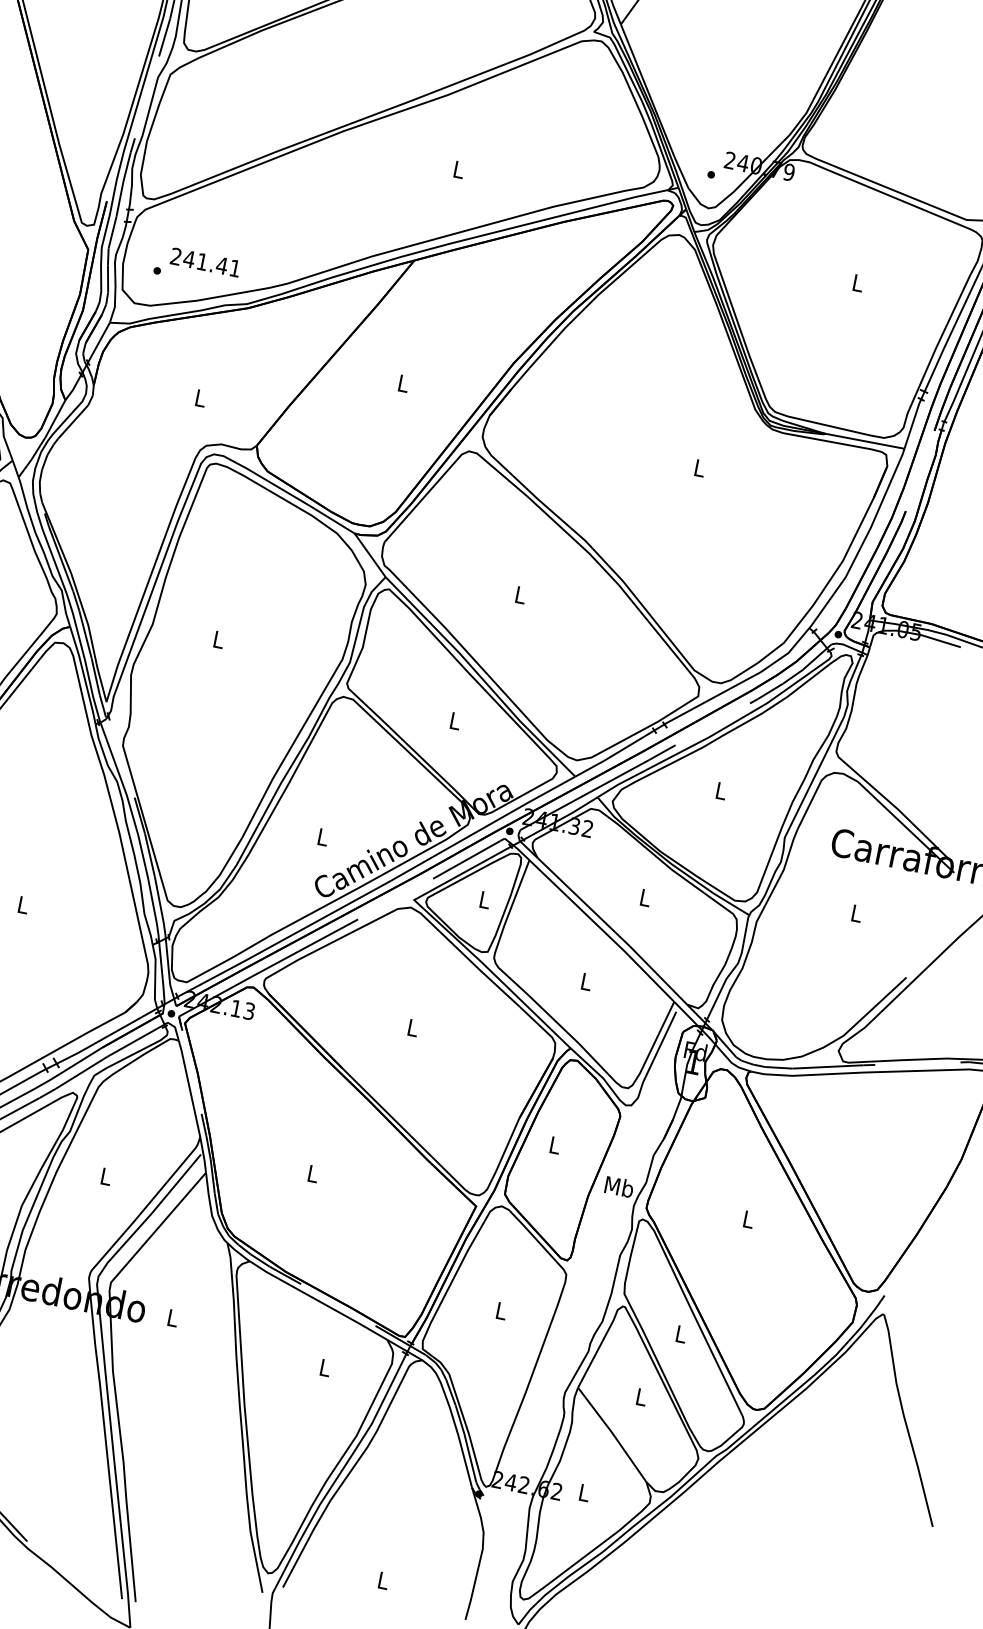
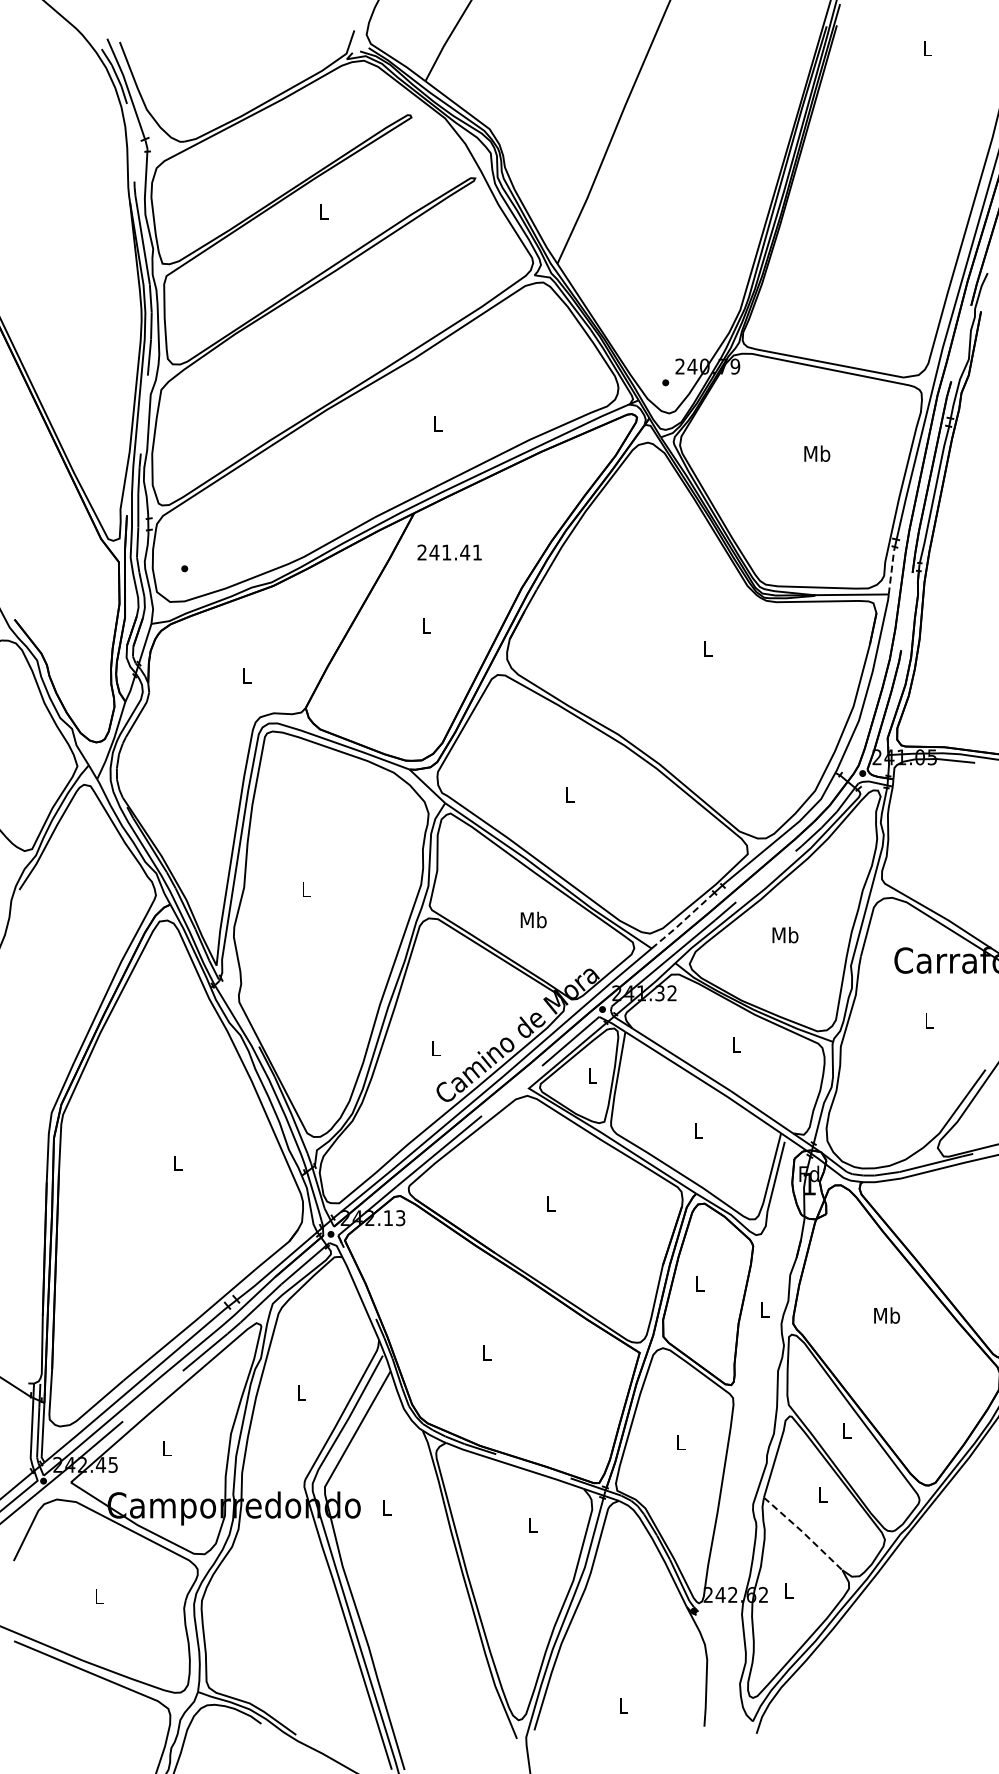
text: (205, 262) -> (449, 552), moved
text: (858, 282) -> (817, 453), L -> Mb
line: (912, 422) -> (891, 569), solid -> dashed
text: (455, 720) -> (533, 919), L -> Mb
line: (615, 754) -> (683, 921), solid -> dashed
text: (721, 790) -> (785, 934), L -> Mb
text: (618, 1186) -> (764, 1309), Mb -> L
text: (748, 1219) -> (886, 1315), L -> Mb
line: (612, 1433) -> (803, 1532), solid -> dashed

